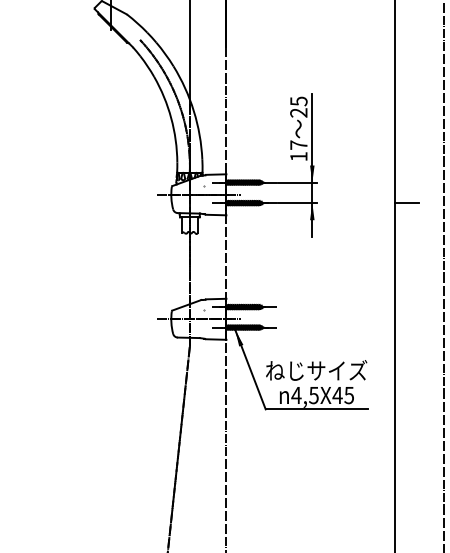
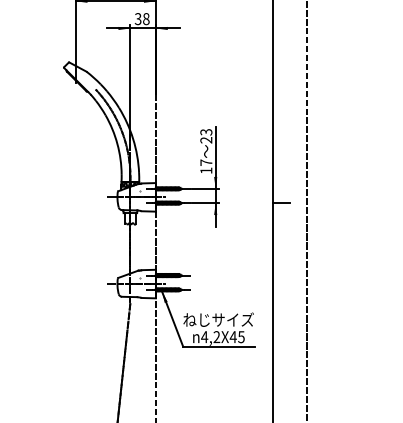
text: (297, 101) -> (205, 132), 25 -> 23
text: (313, 395) -> (216, 337), 4,5X45 -> 4,2X45

